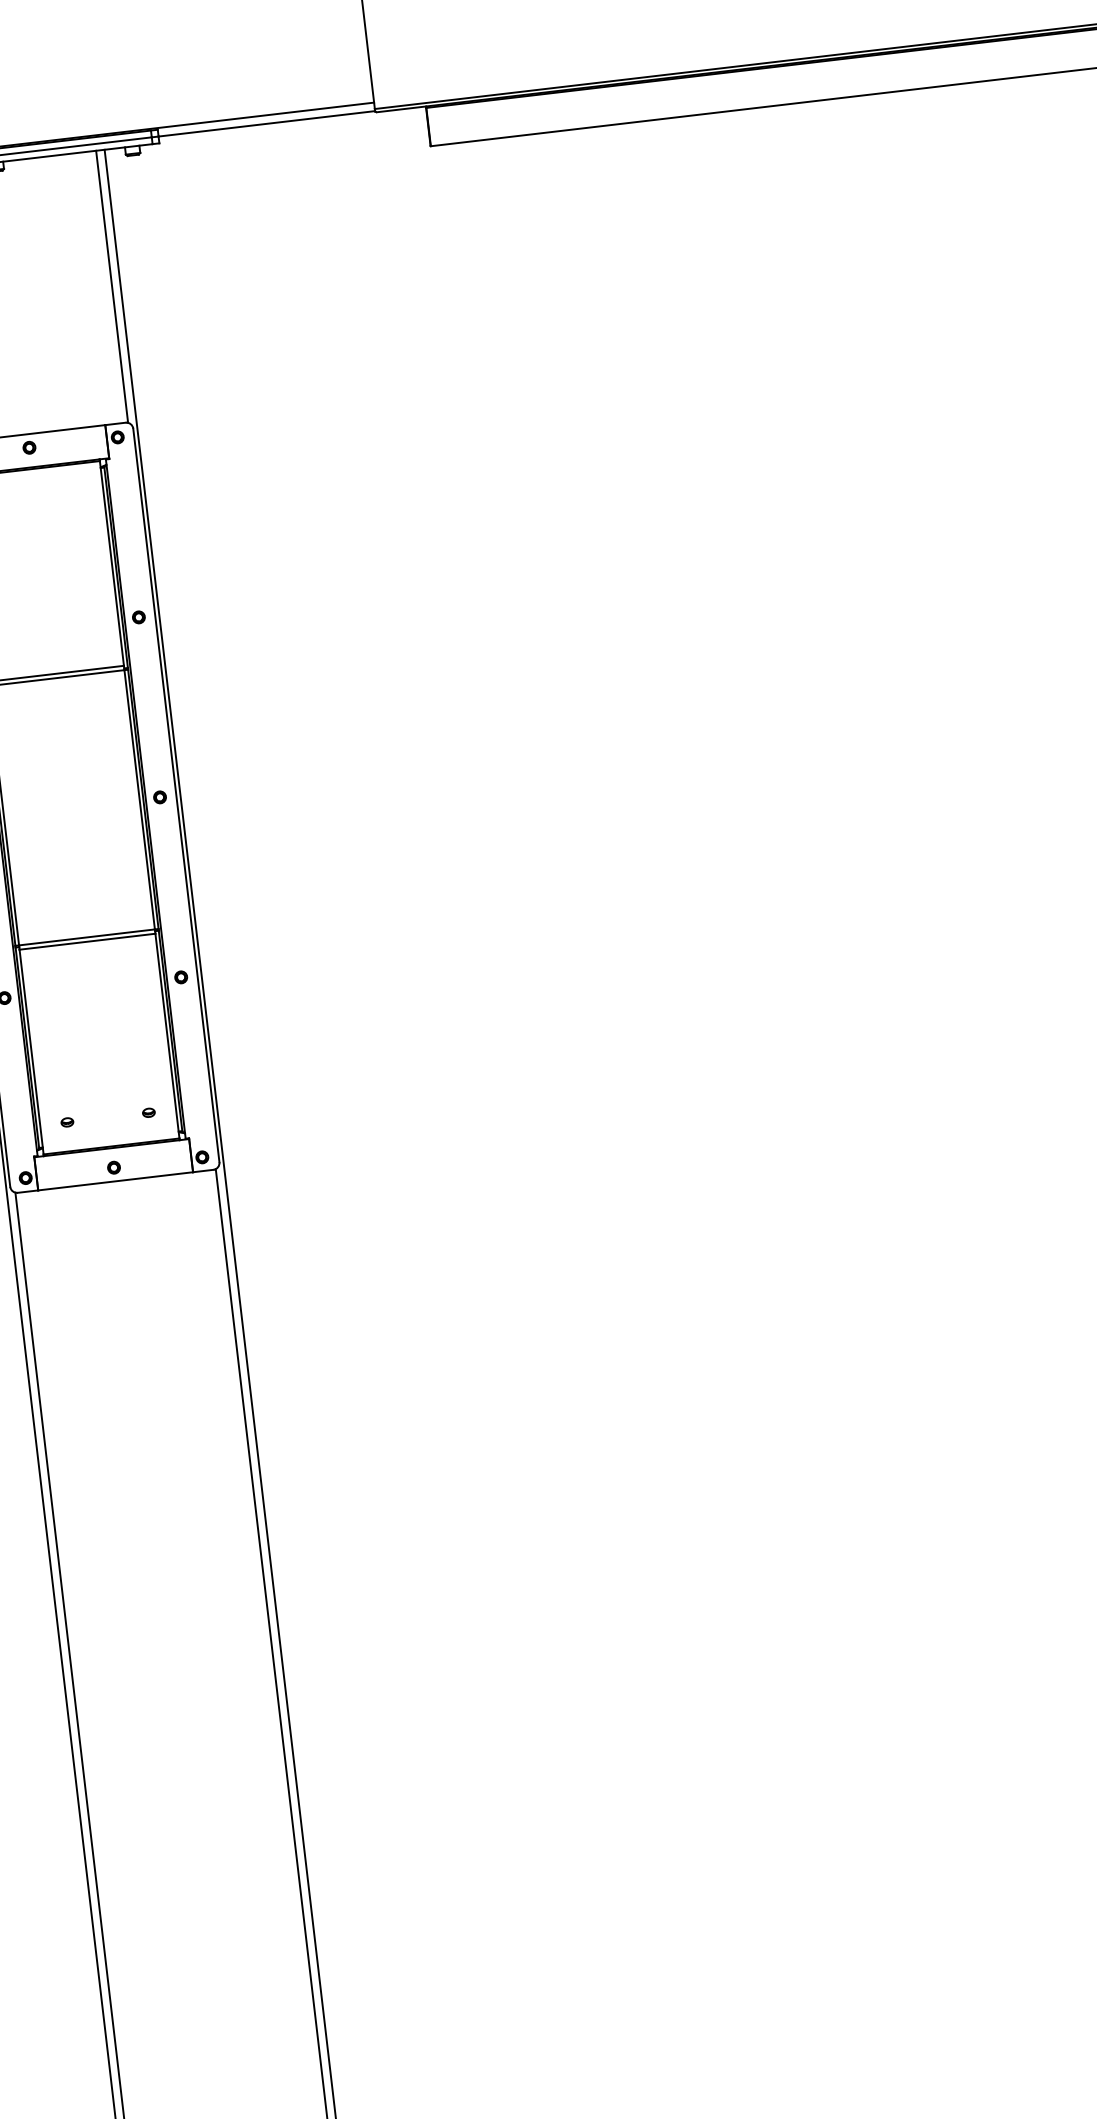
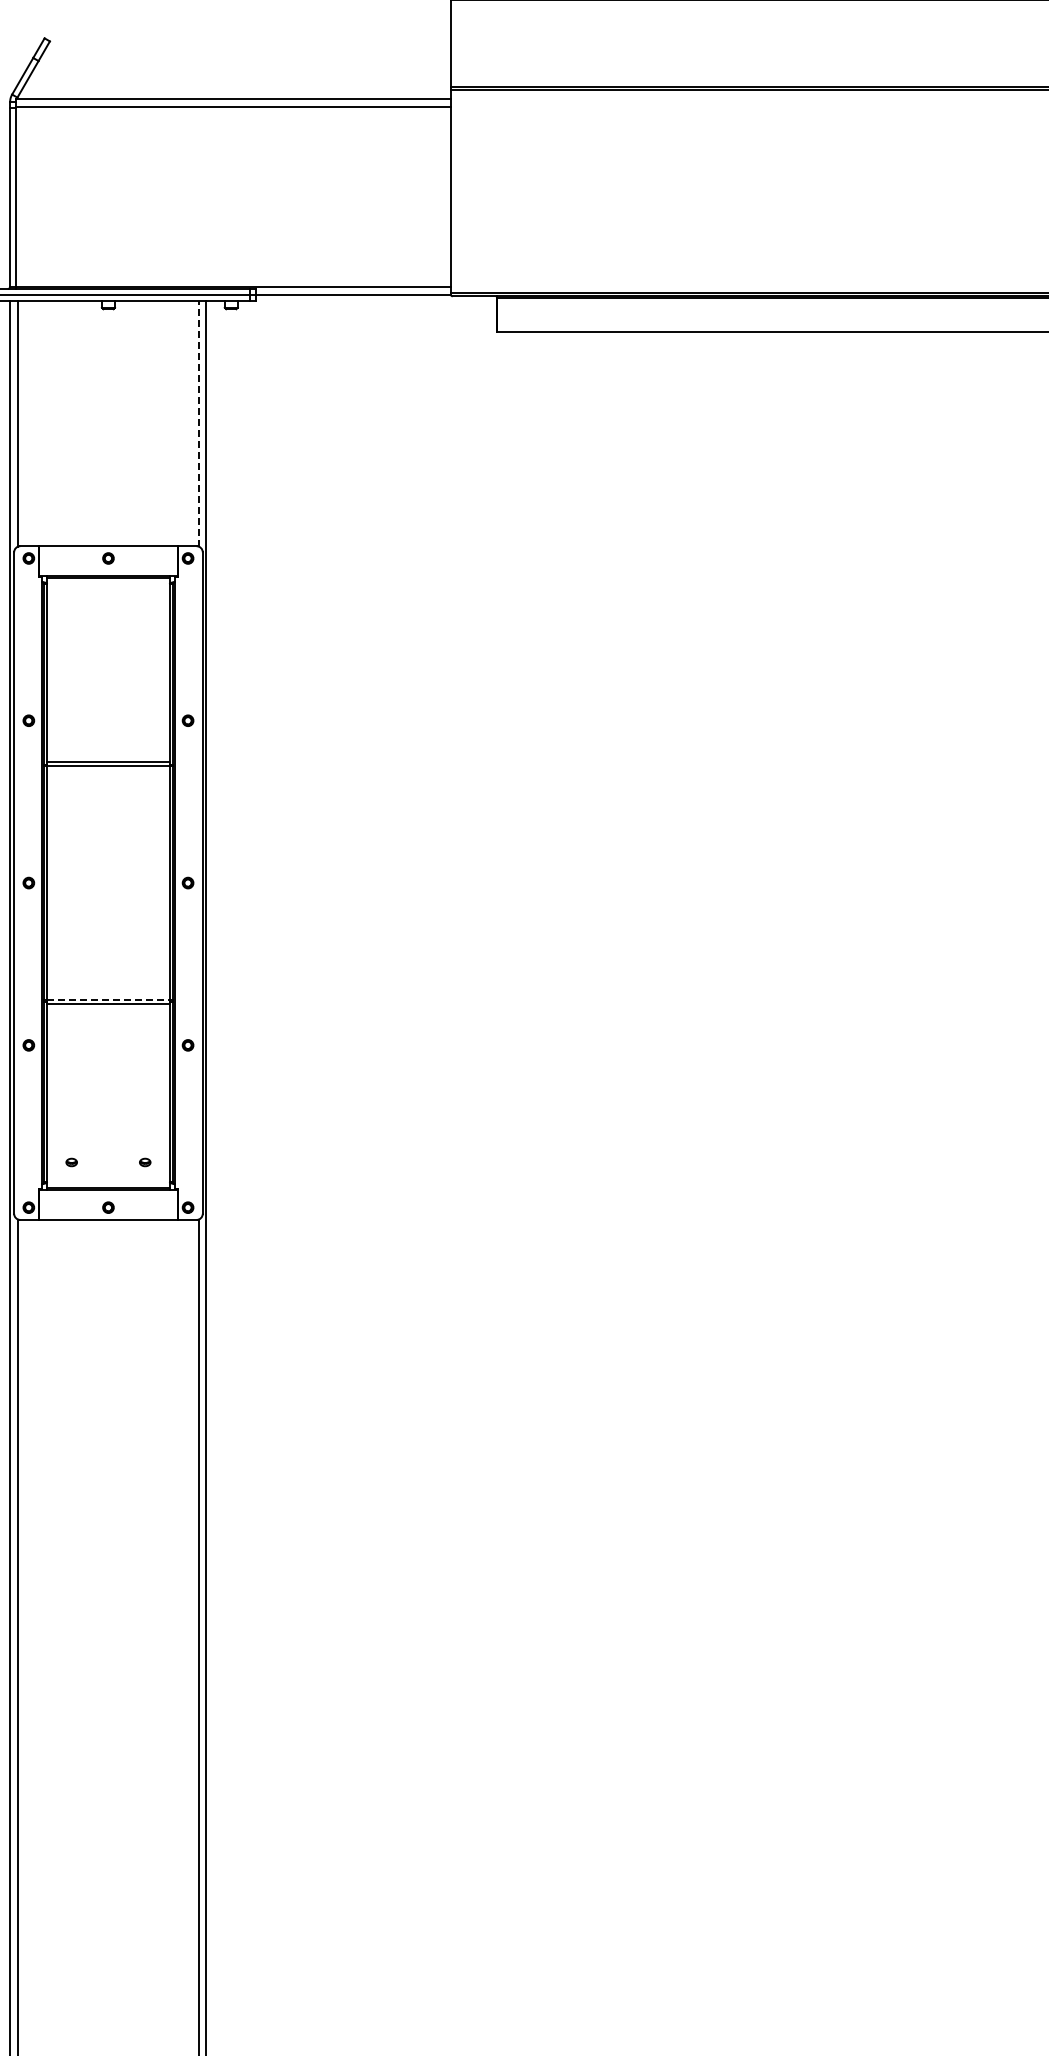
line: (111, 286) -> (198, 423), solid -> dashed
line: (86, 936) -> (108, 999), solid -> dashed

